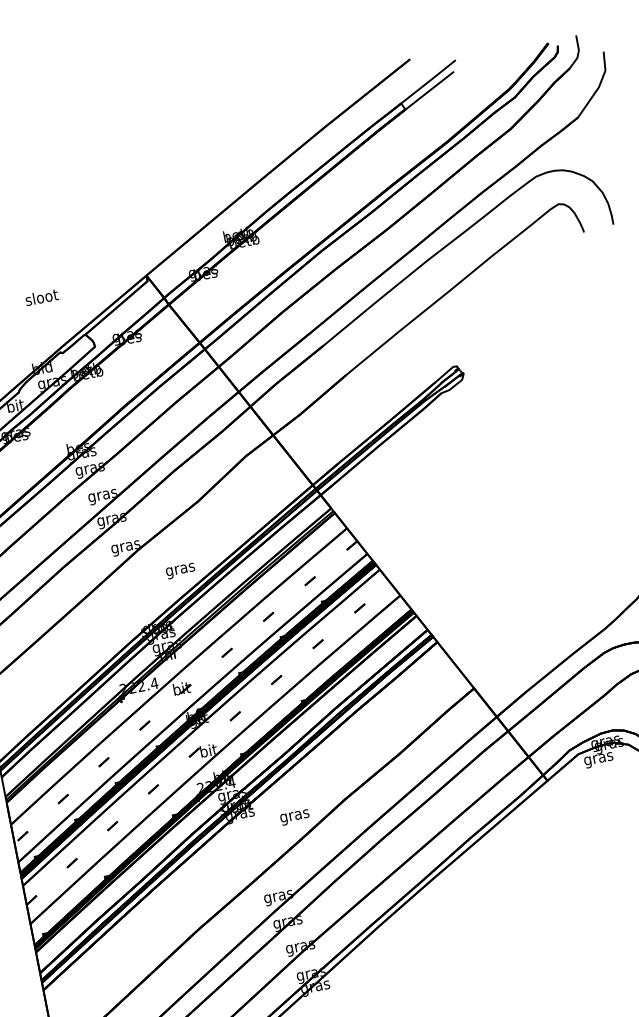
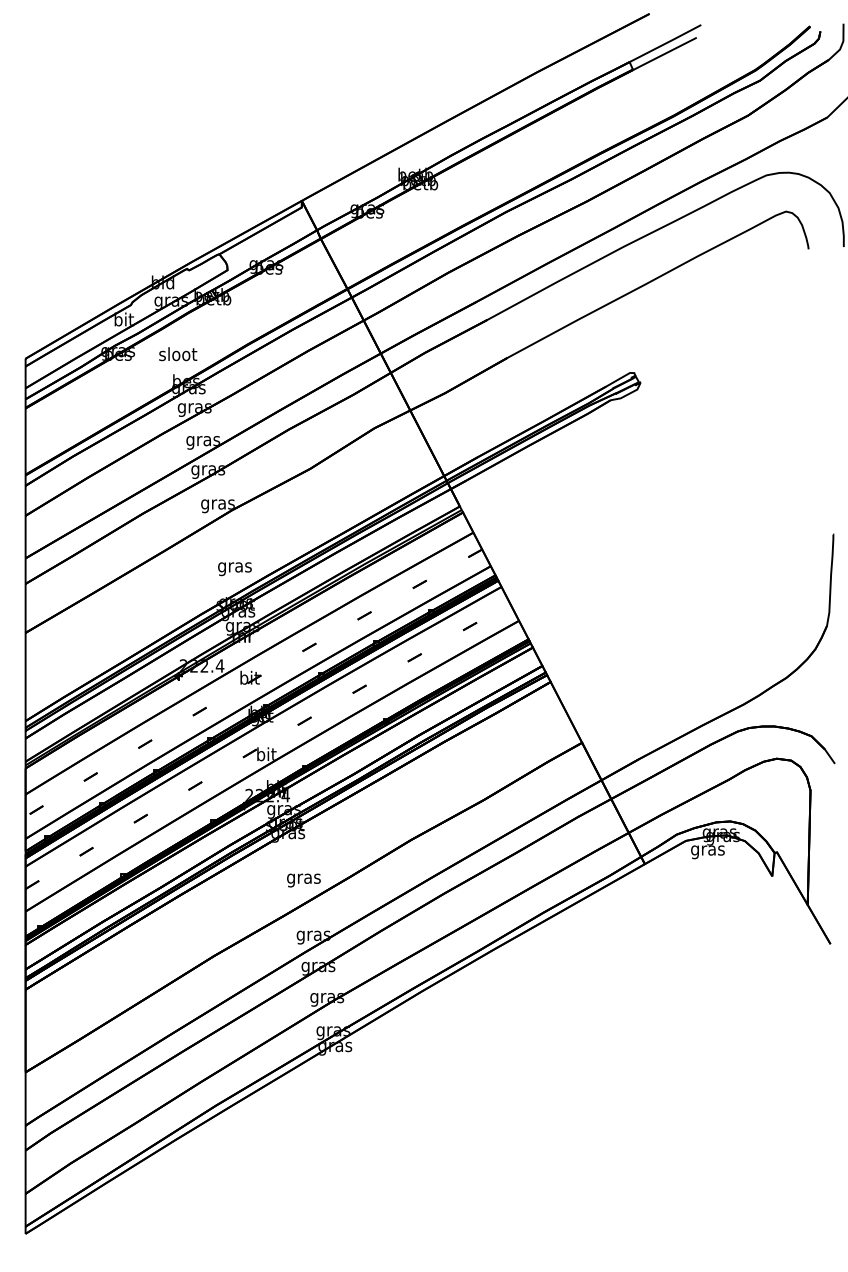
text: (42, 297) -> (178, 354), moved
text: (180, 571) -> (234, 569), moved
text: (294, 817) -> (303, 880), moved

